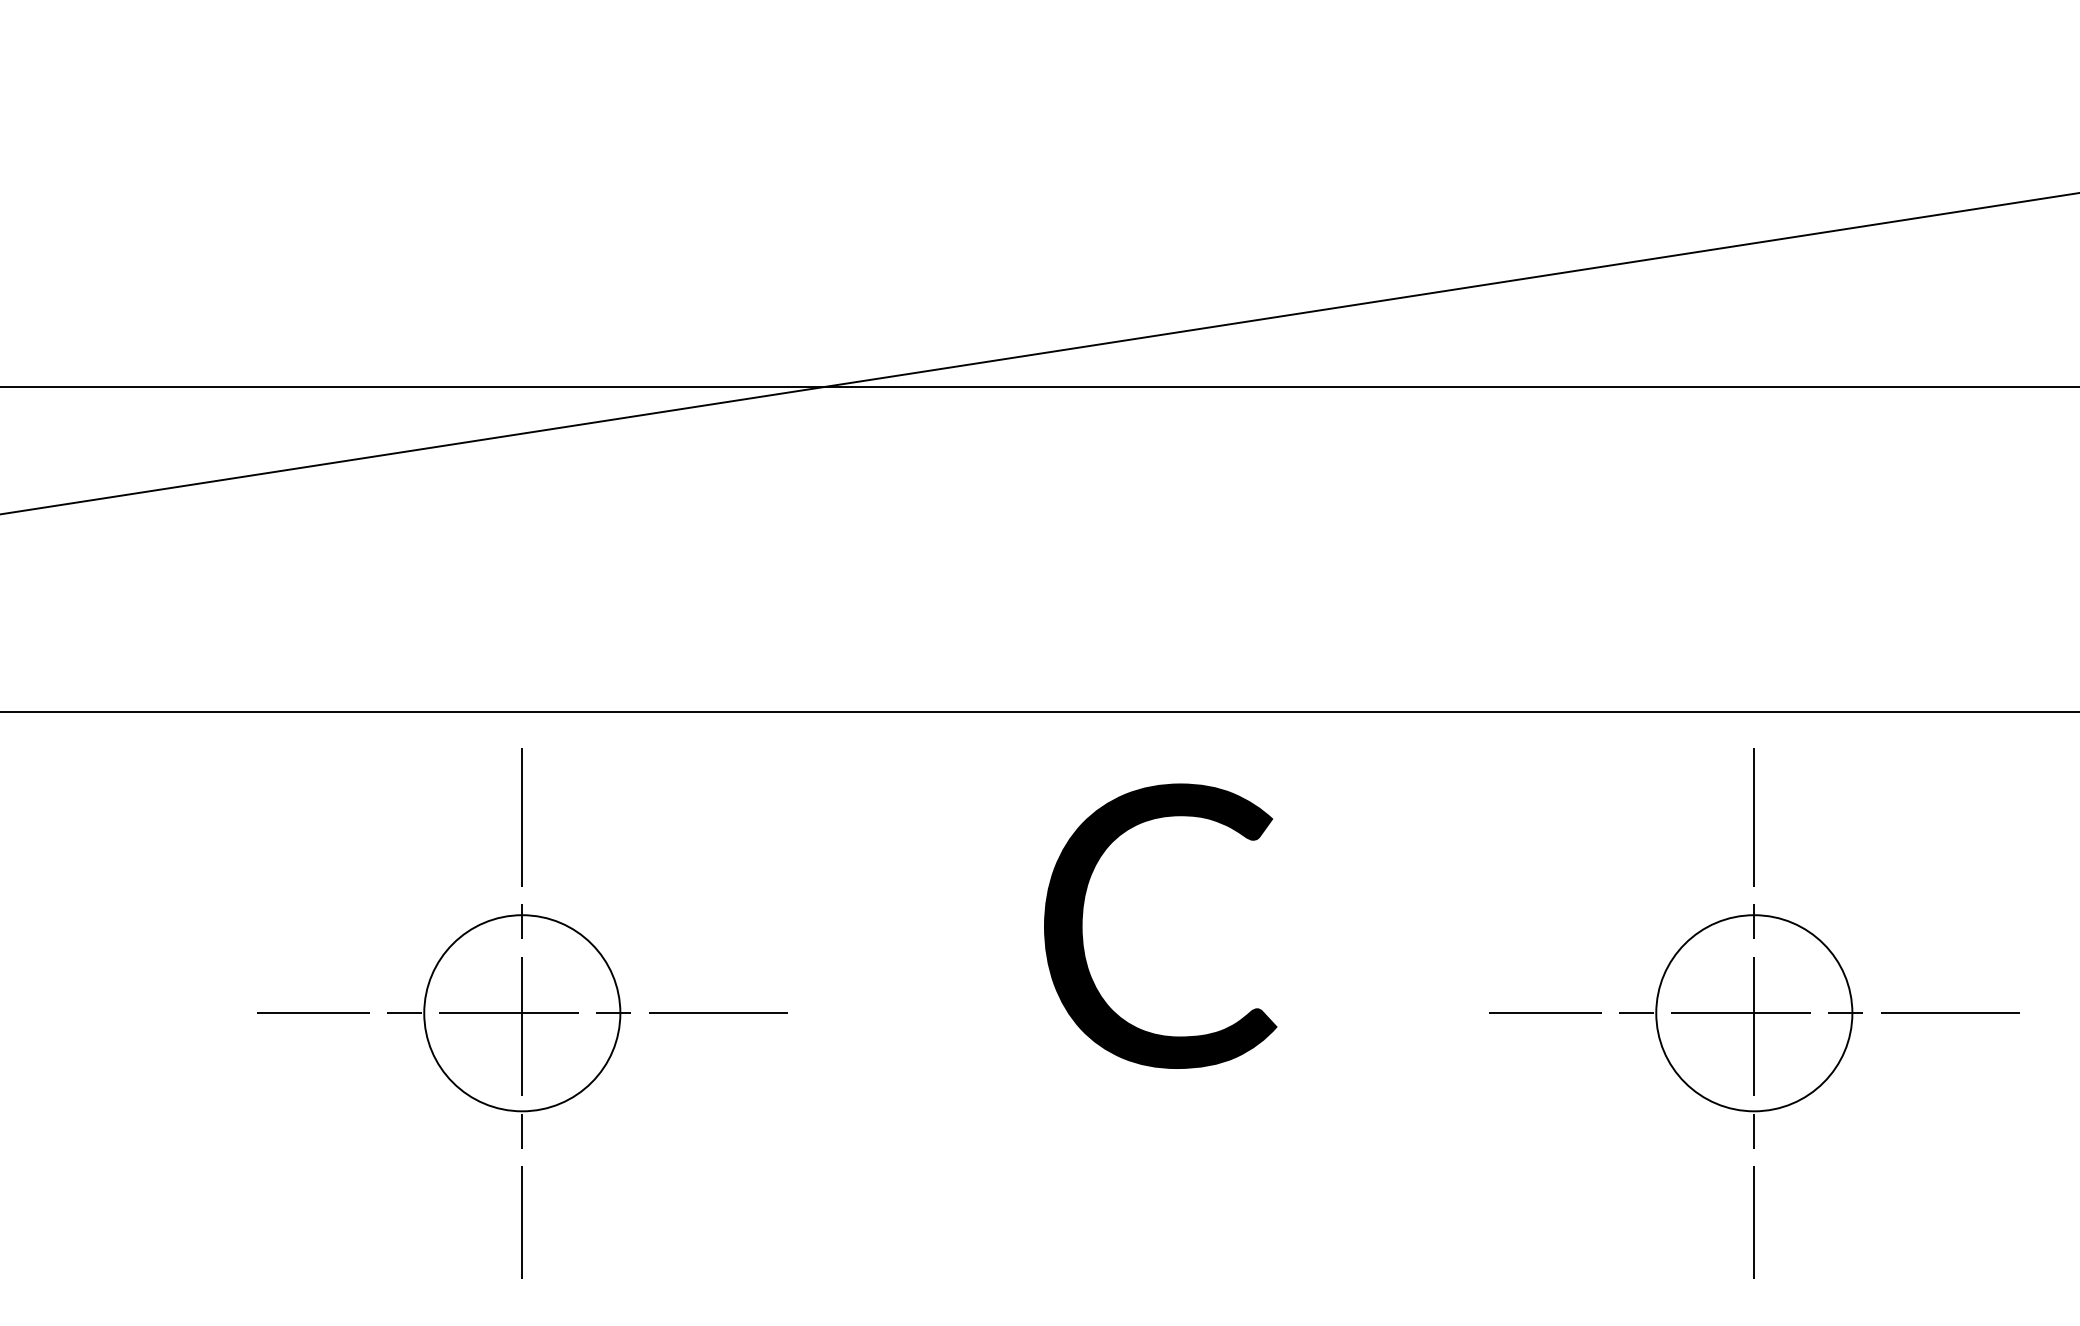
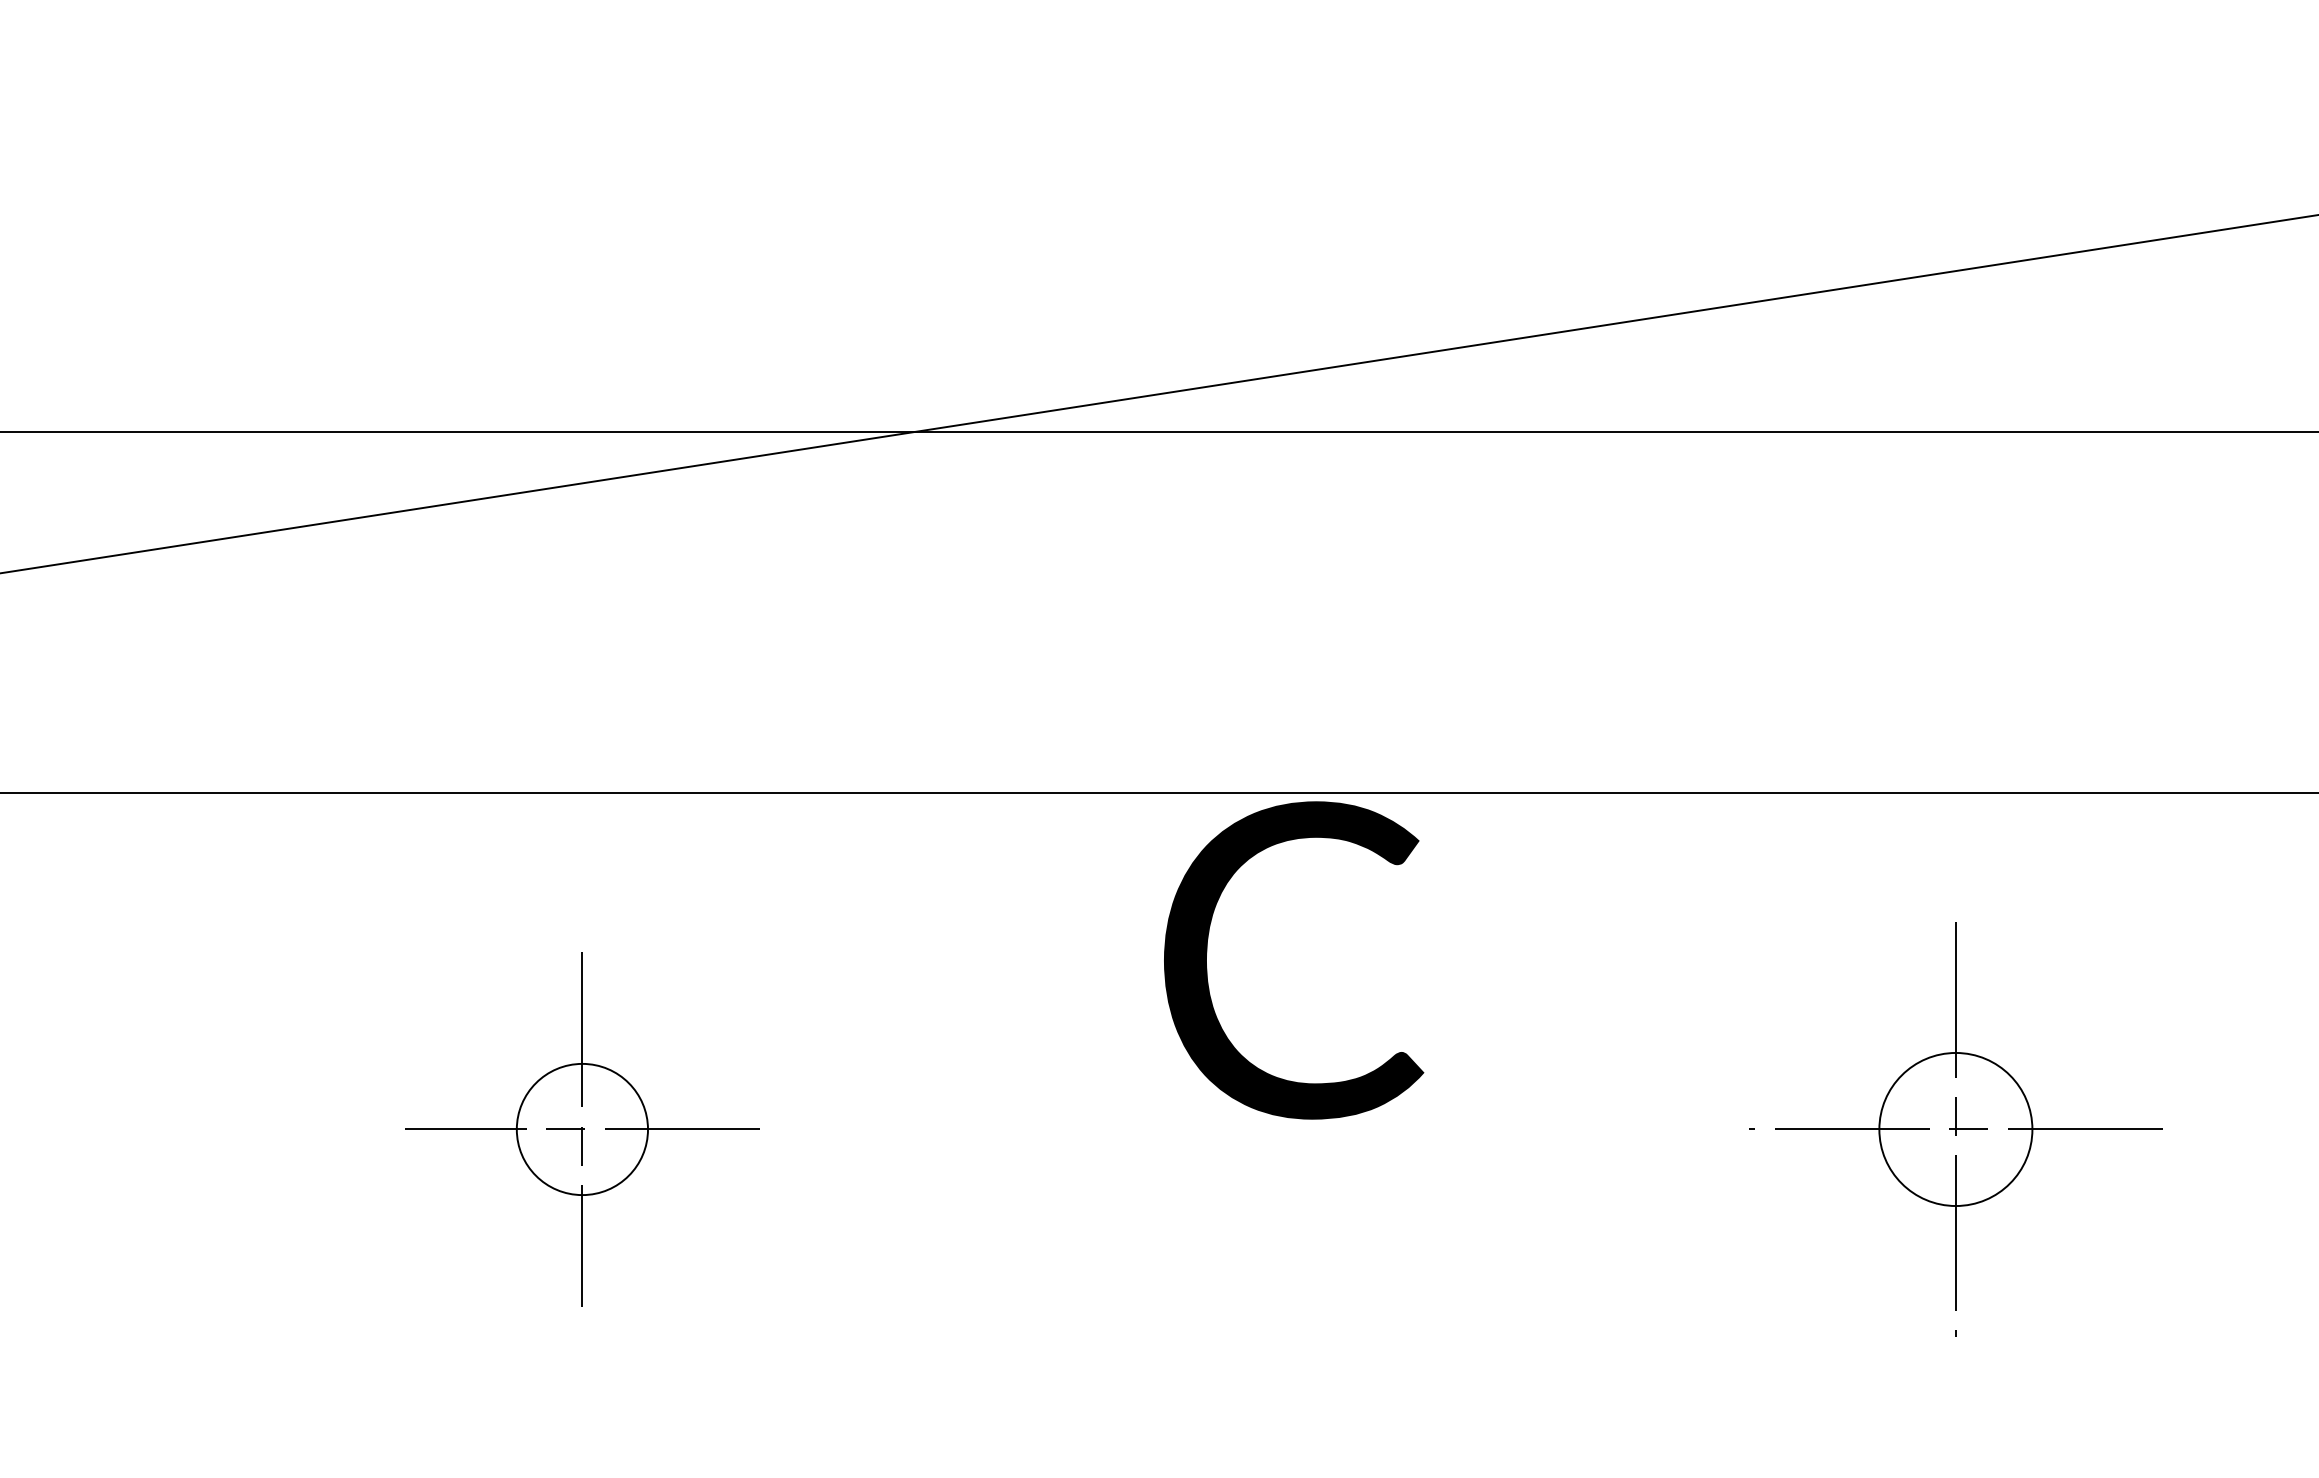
text: (1161, 926) -> (1294, 960), moved
part: (522, 1013) -> (582, 1129), size x0.6
part: (1754, 1013) -> (1955, 1129), size x0.7

